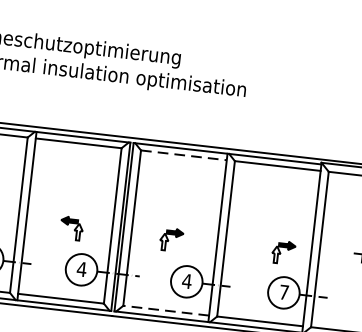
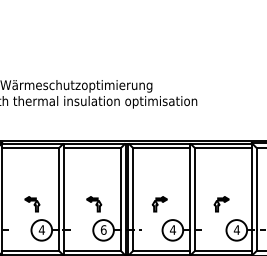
line: (185, 155) -> (162, 148), dashed -> solid
part: (283, 253) -> (221, 204), moved
text: (81, 268) -> (103, 229), 4 -> 6
text: (283, 291) -> (236, 229), 7 -> 4
line: (166, 310) -> (161, 250), dashed -> solid

